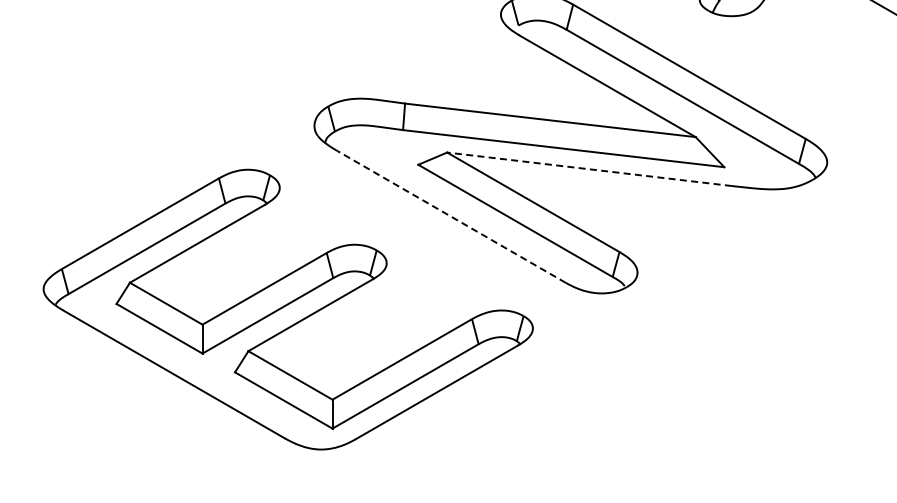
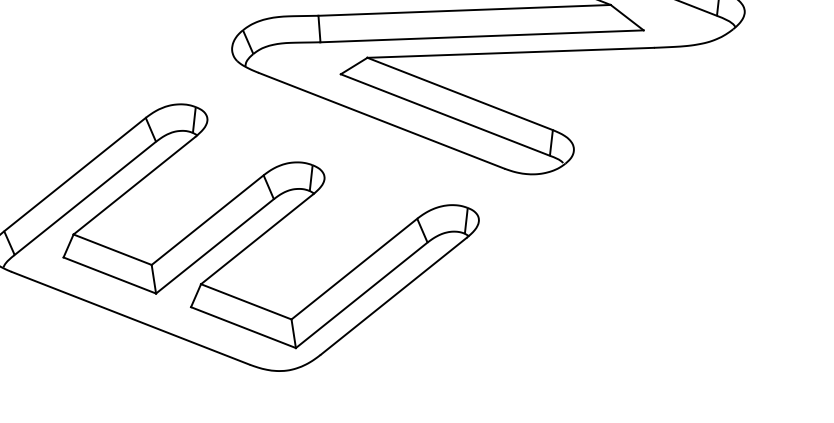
line: (588, 169) -> (509, 53), dashed -> solid
line: (451, 216) -> (381, 120), dashed -> solid

